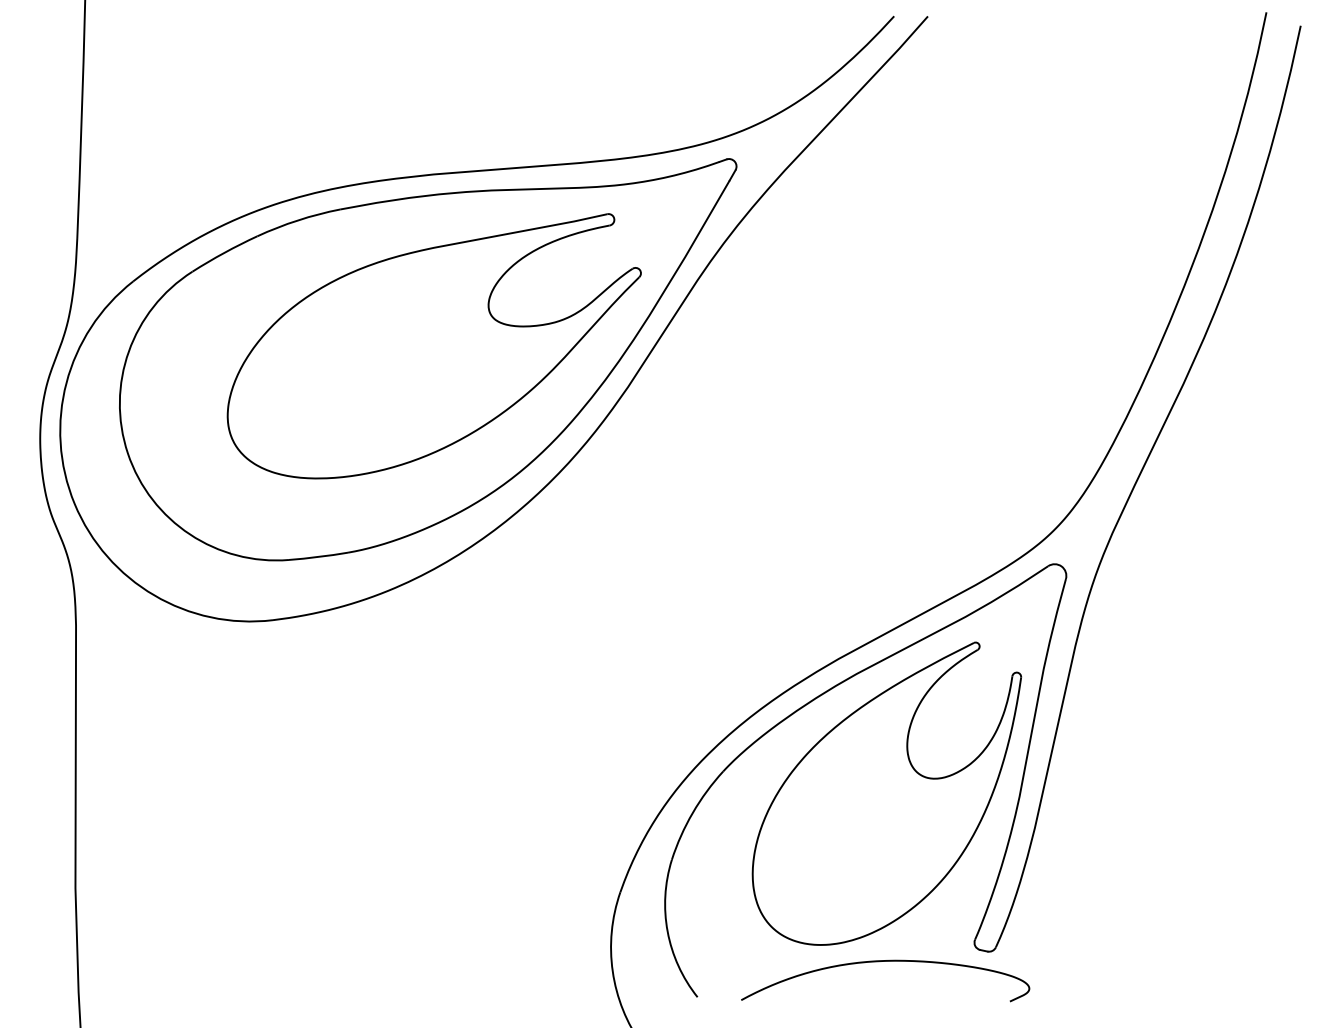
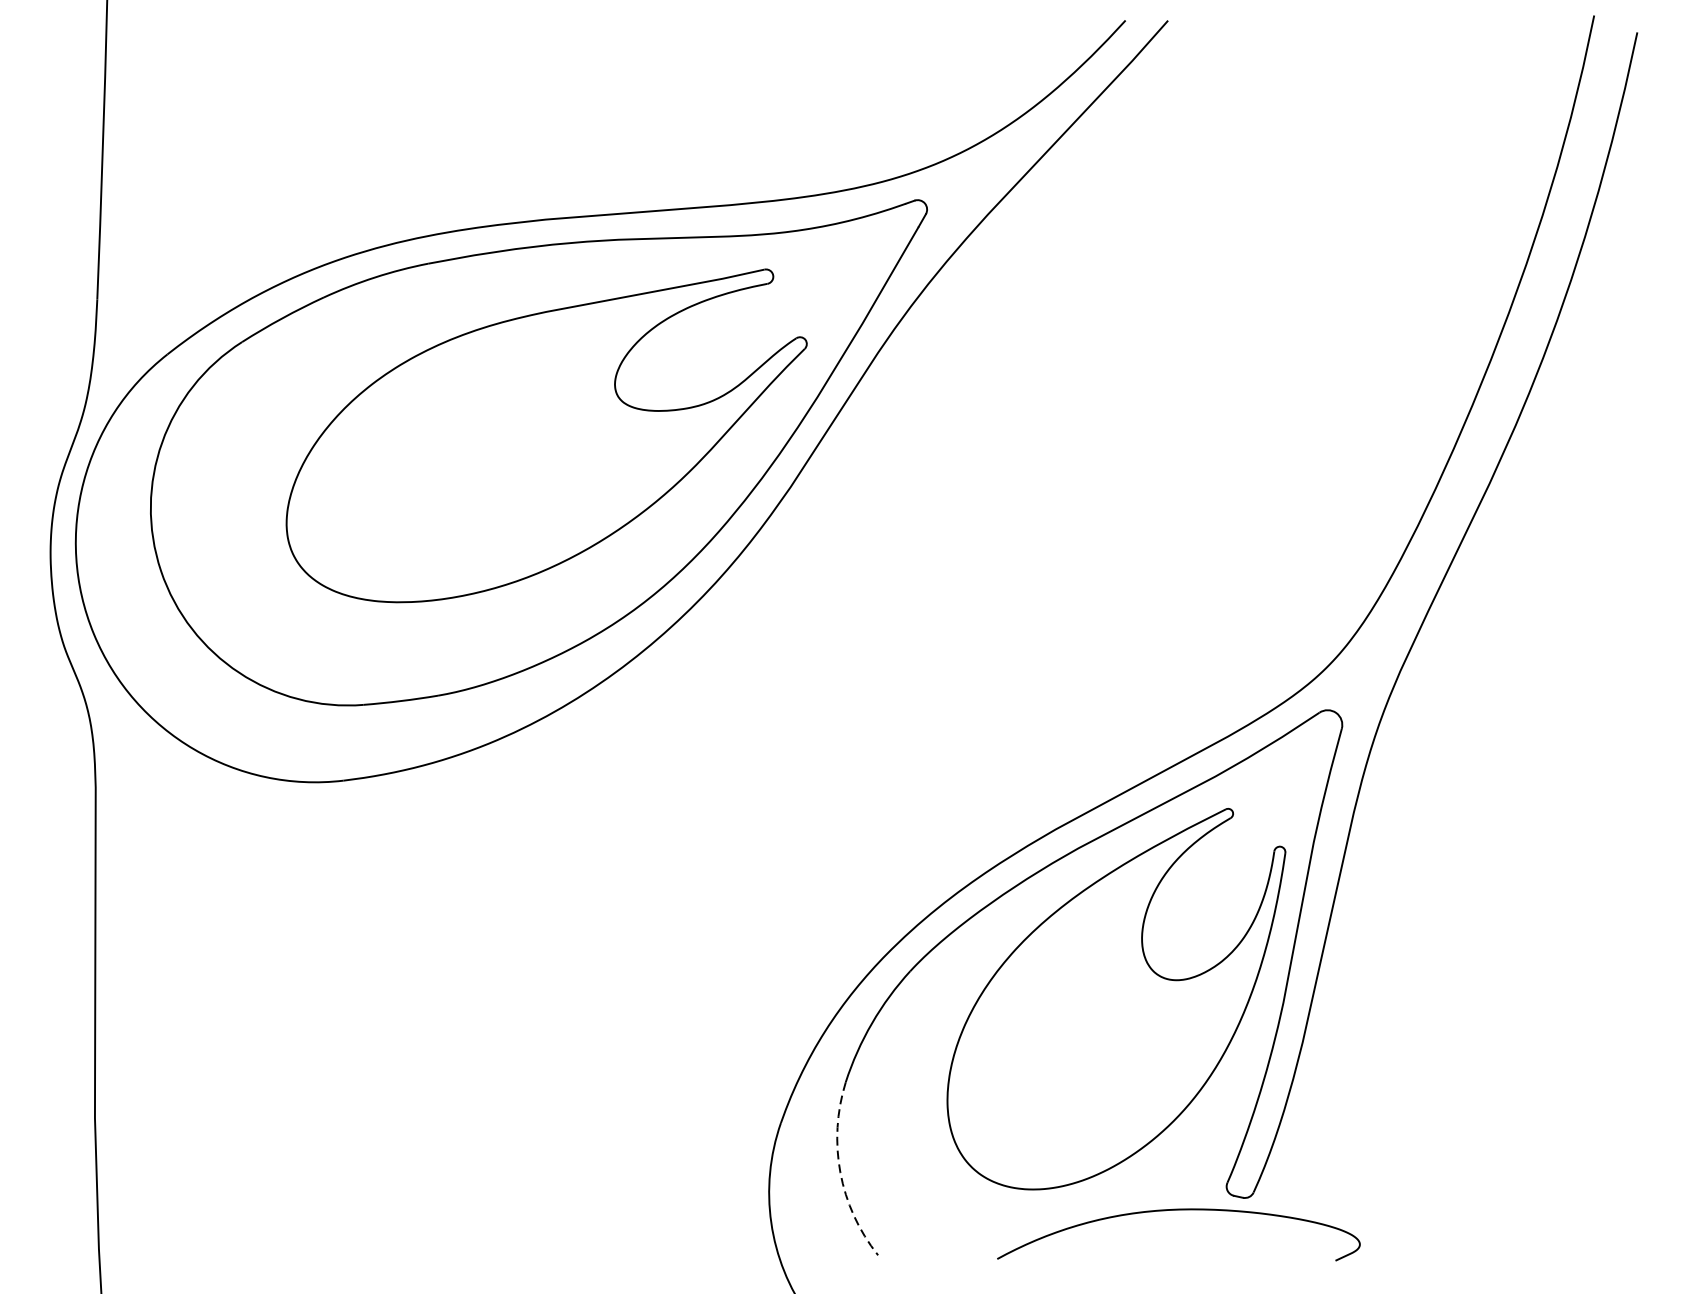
arc: (667, 931) -> (840, 1172), solid -> dashed
curve: (879, 962) -> (1171, 1211), moved

